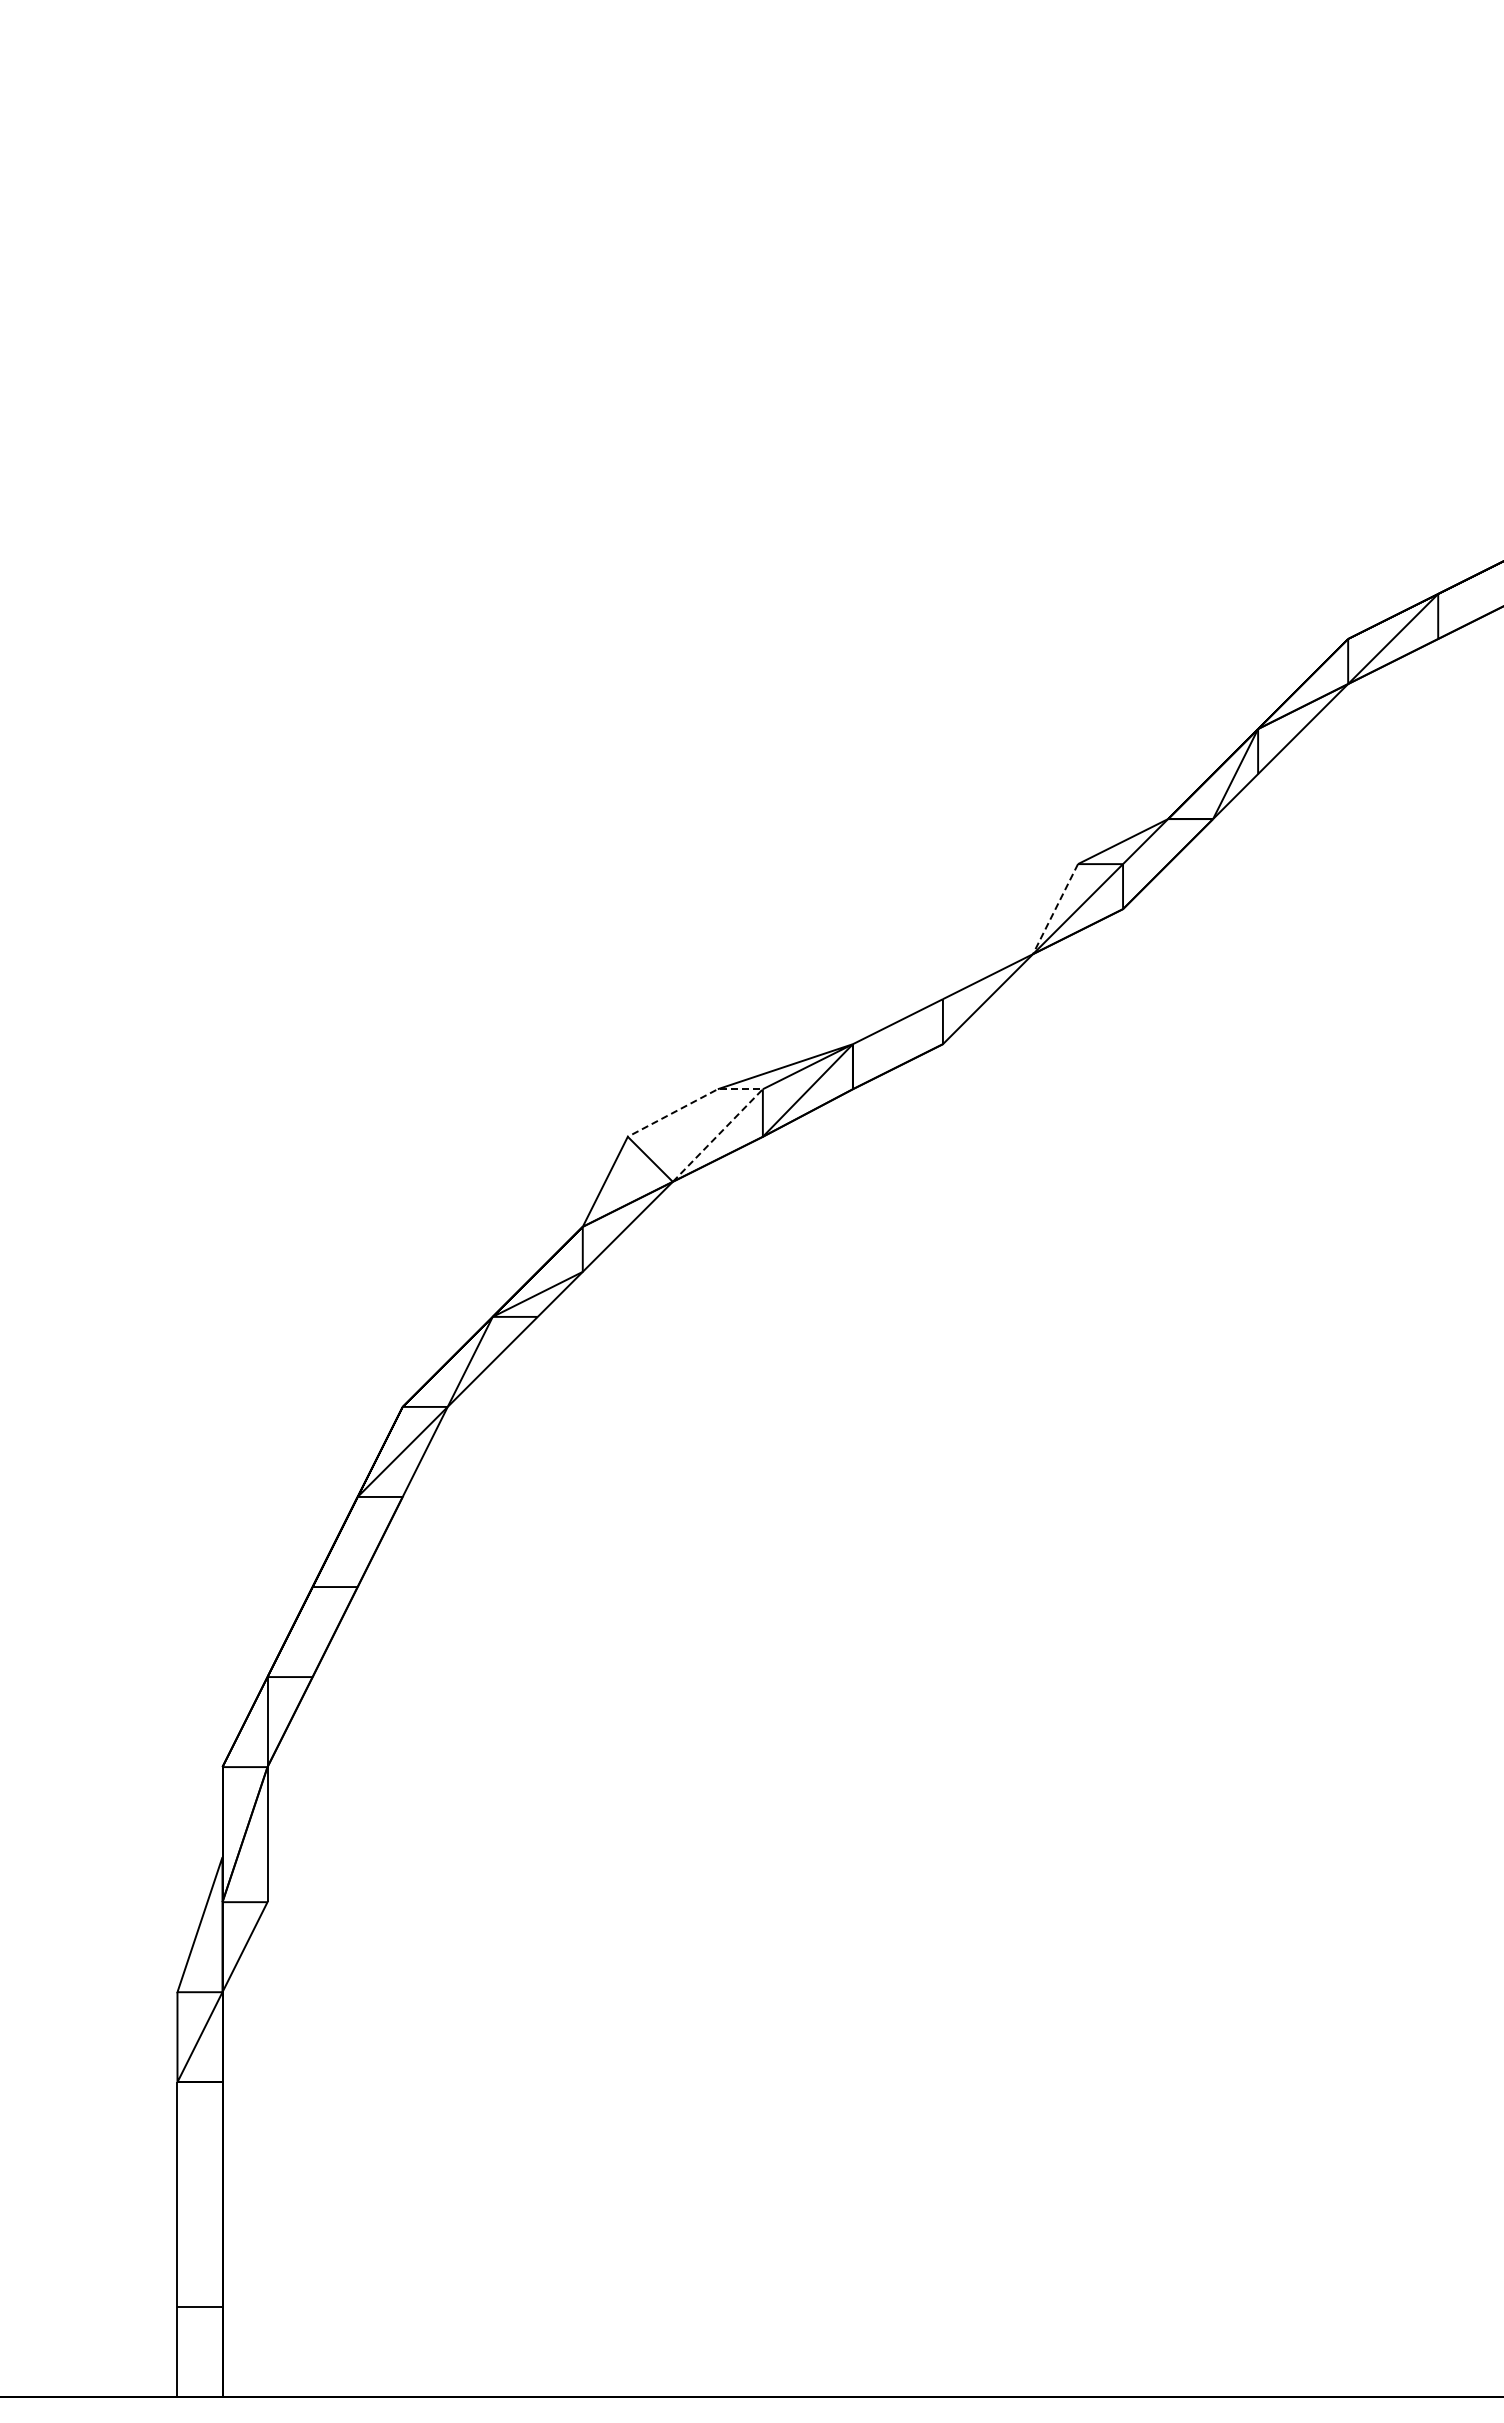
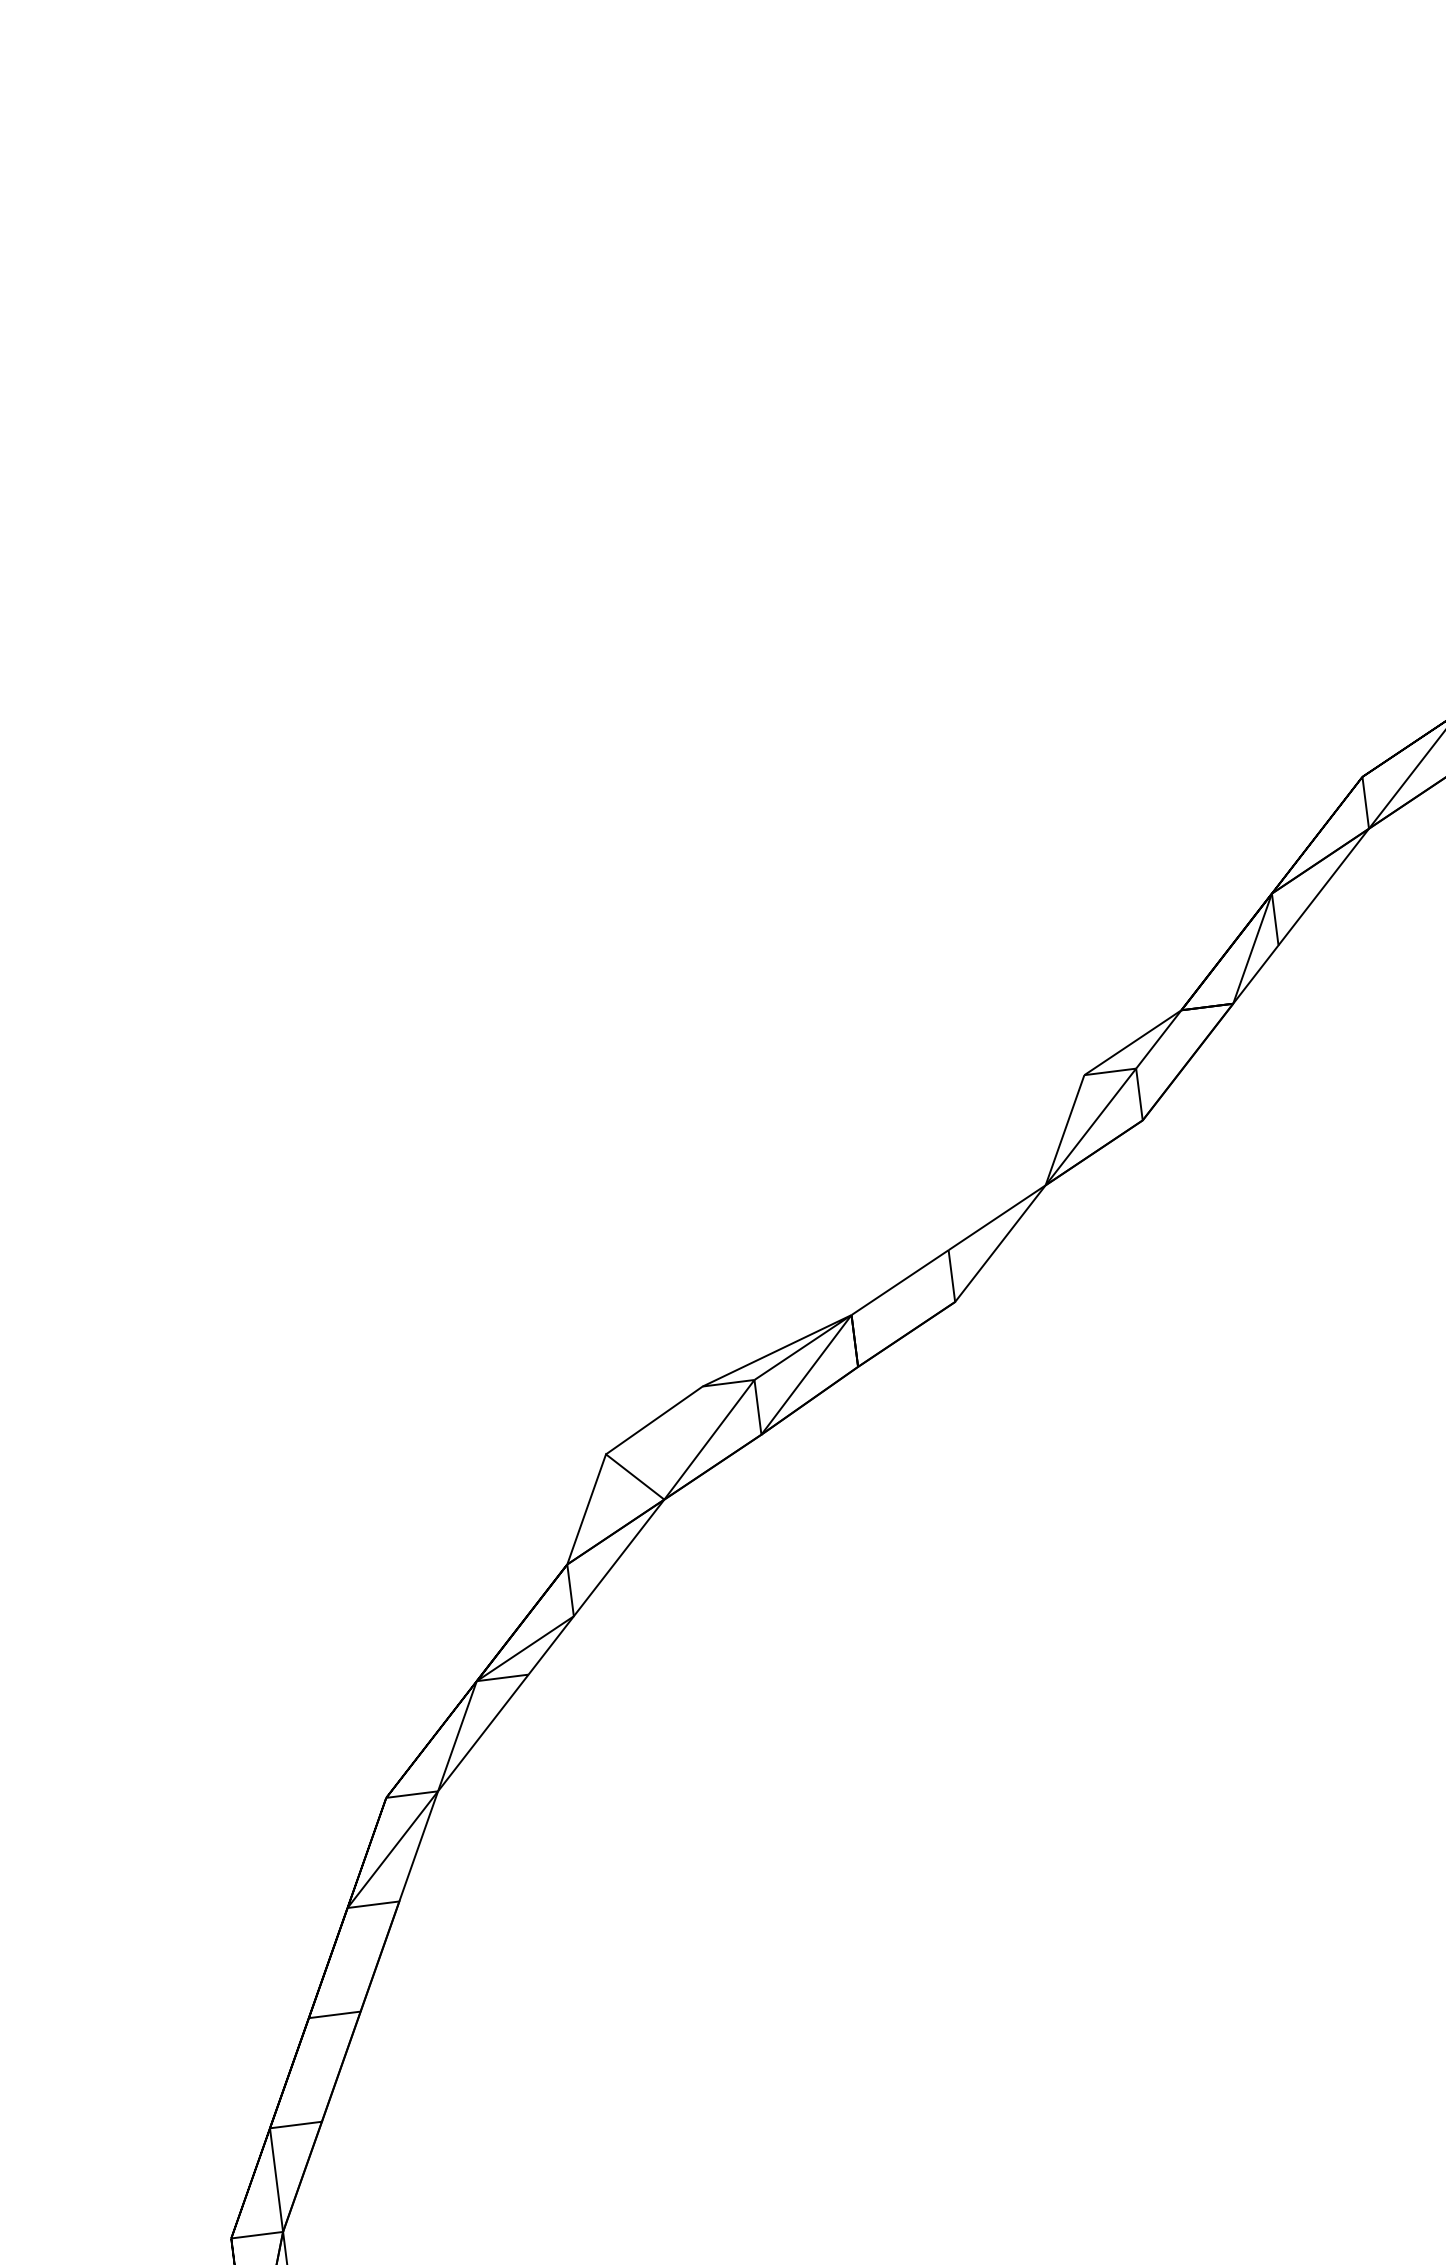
line: (1055, 909) -> (1065, 1130), dashed -> solid
line: (754, 1089) -> (744, 1381), dashed -> solid

